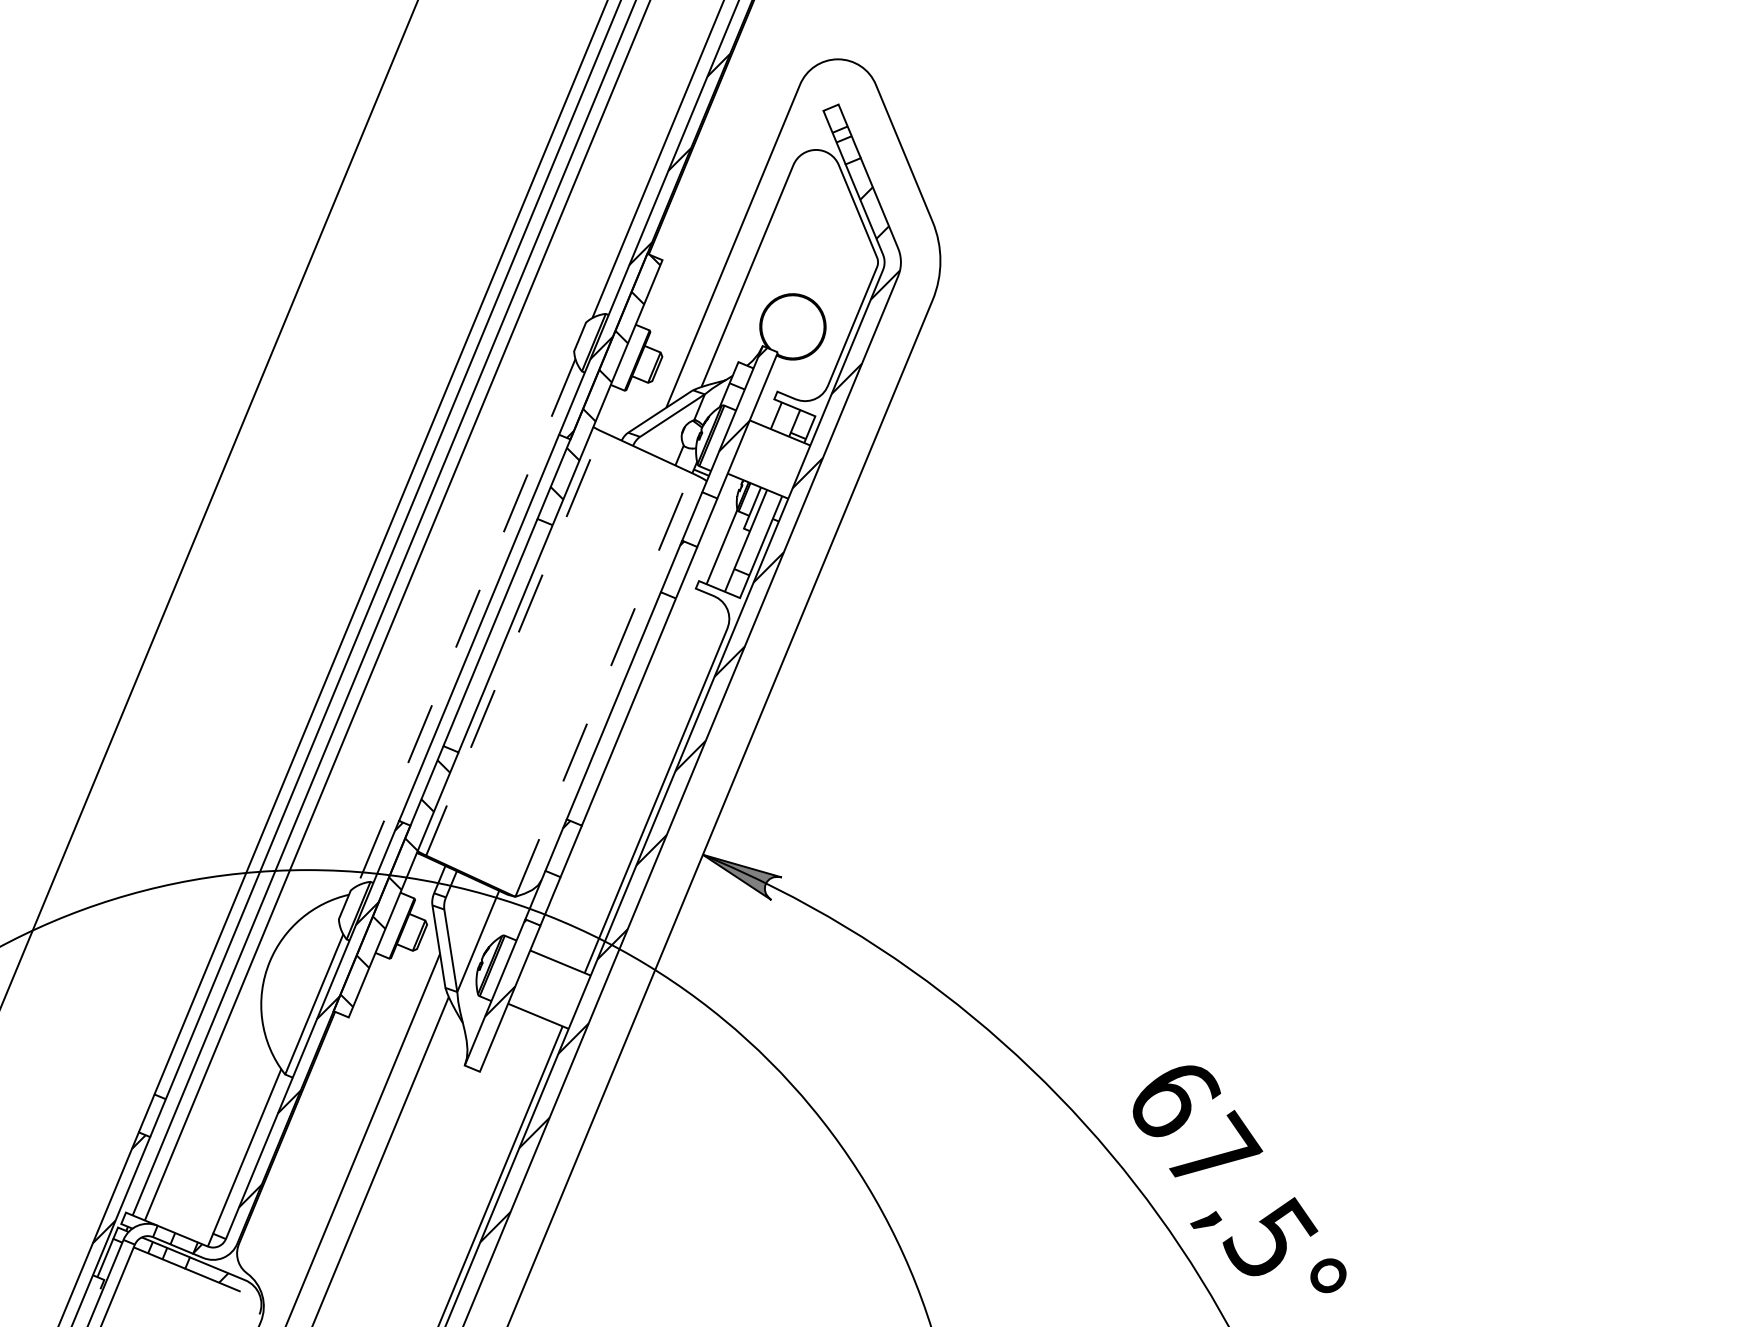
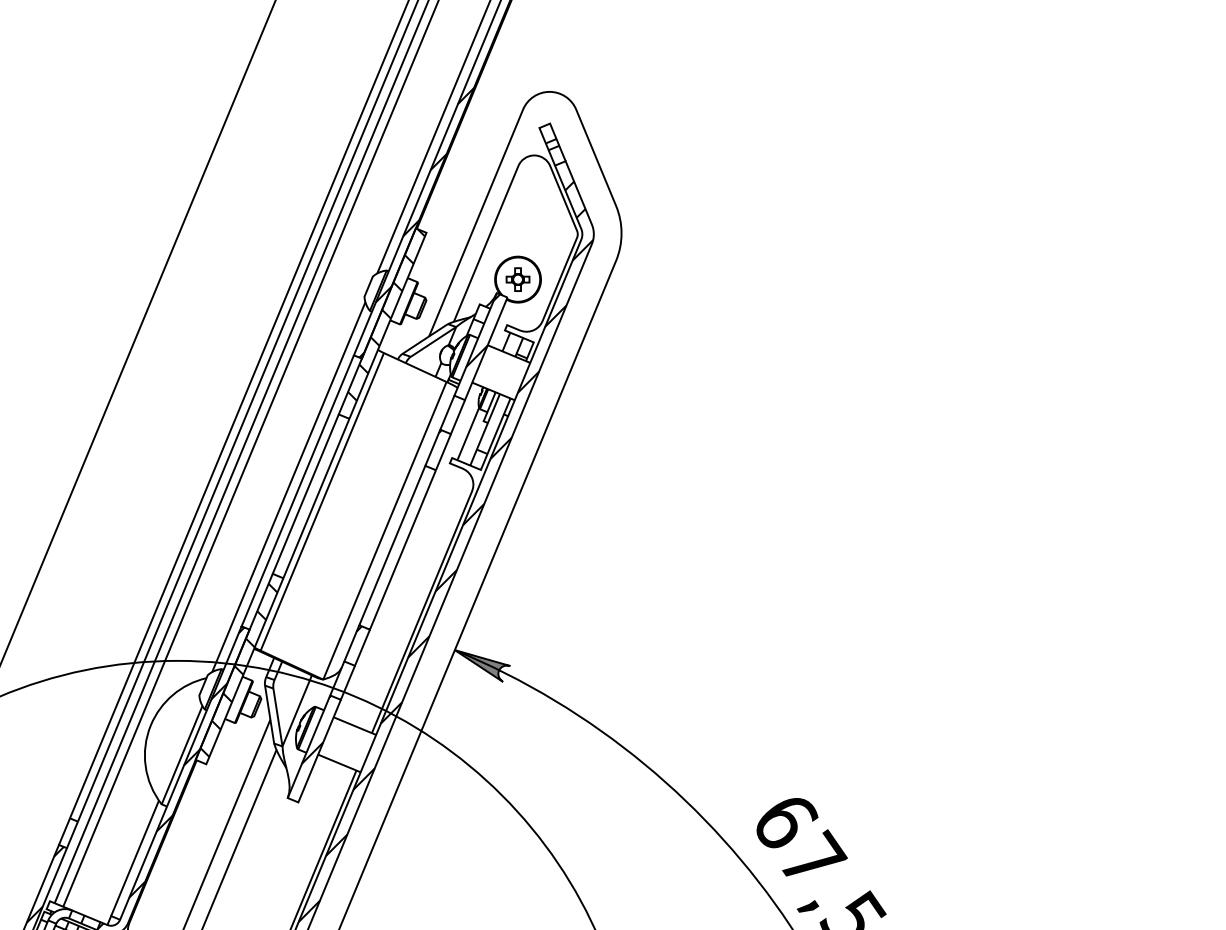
part: (792, 326) -> (517, 279), added
line: (466, 623) -> (288, 487), dashed -> solid
line: (512, 648) -> (321, 505), dashed -> solid
line: (603, 684) -> (385, 530), dashed -> solid

